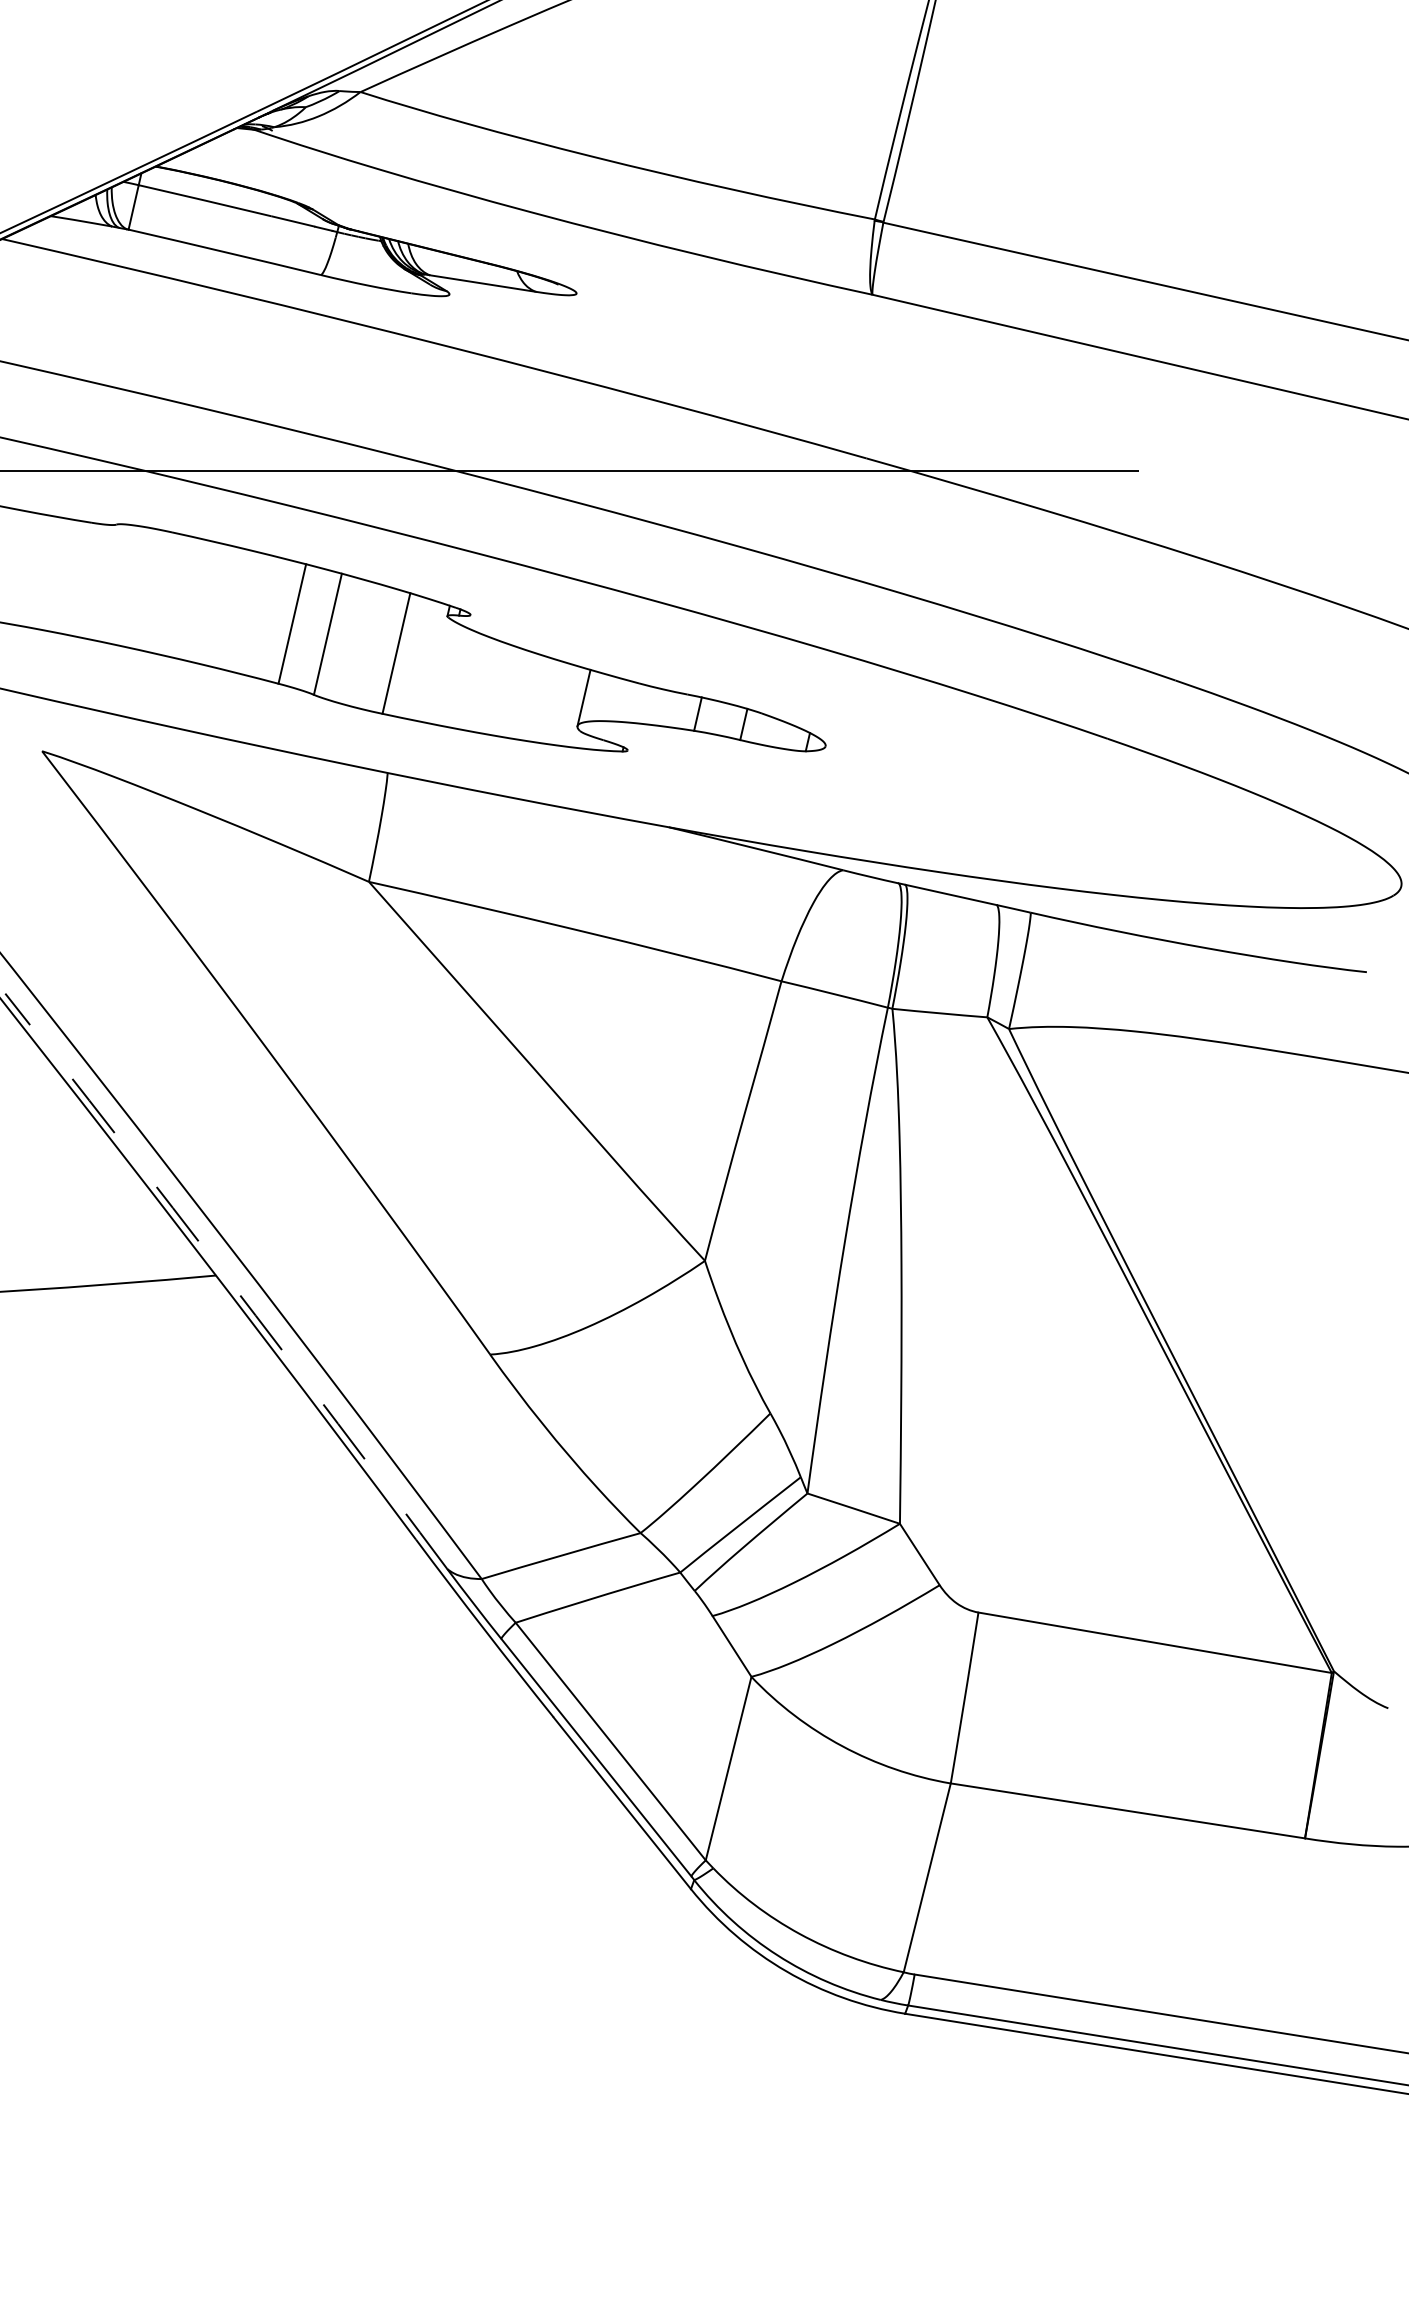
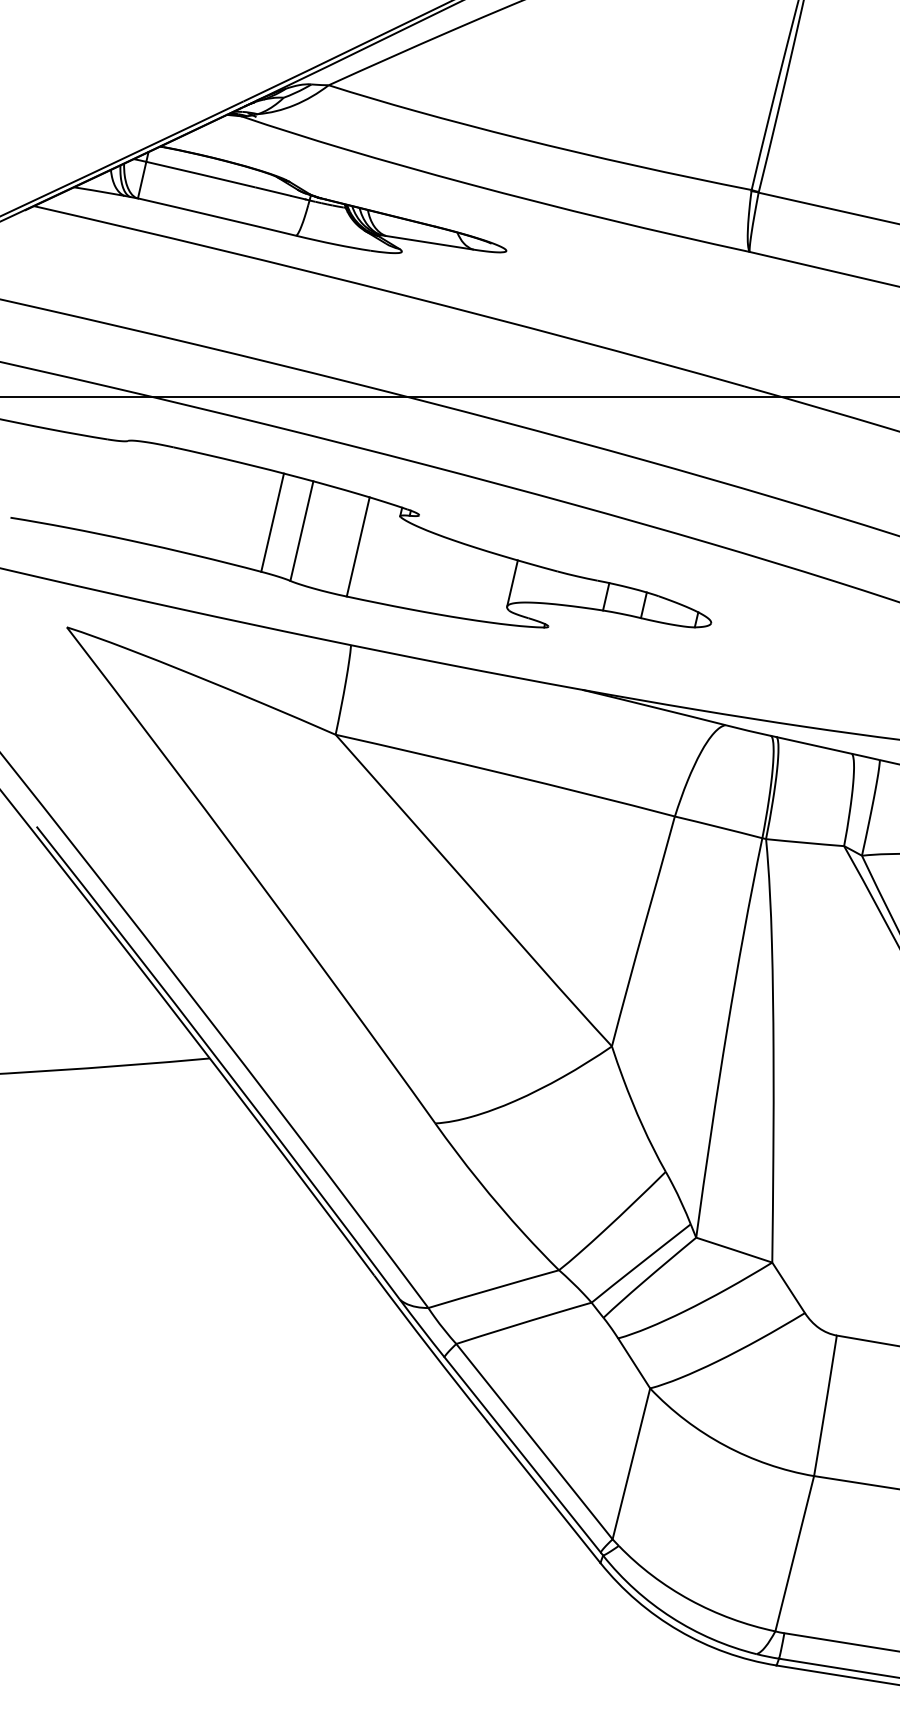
arc: (228, 1279) -> (220, 1061), dashed -> solid

